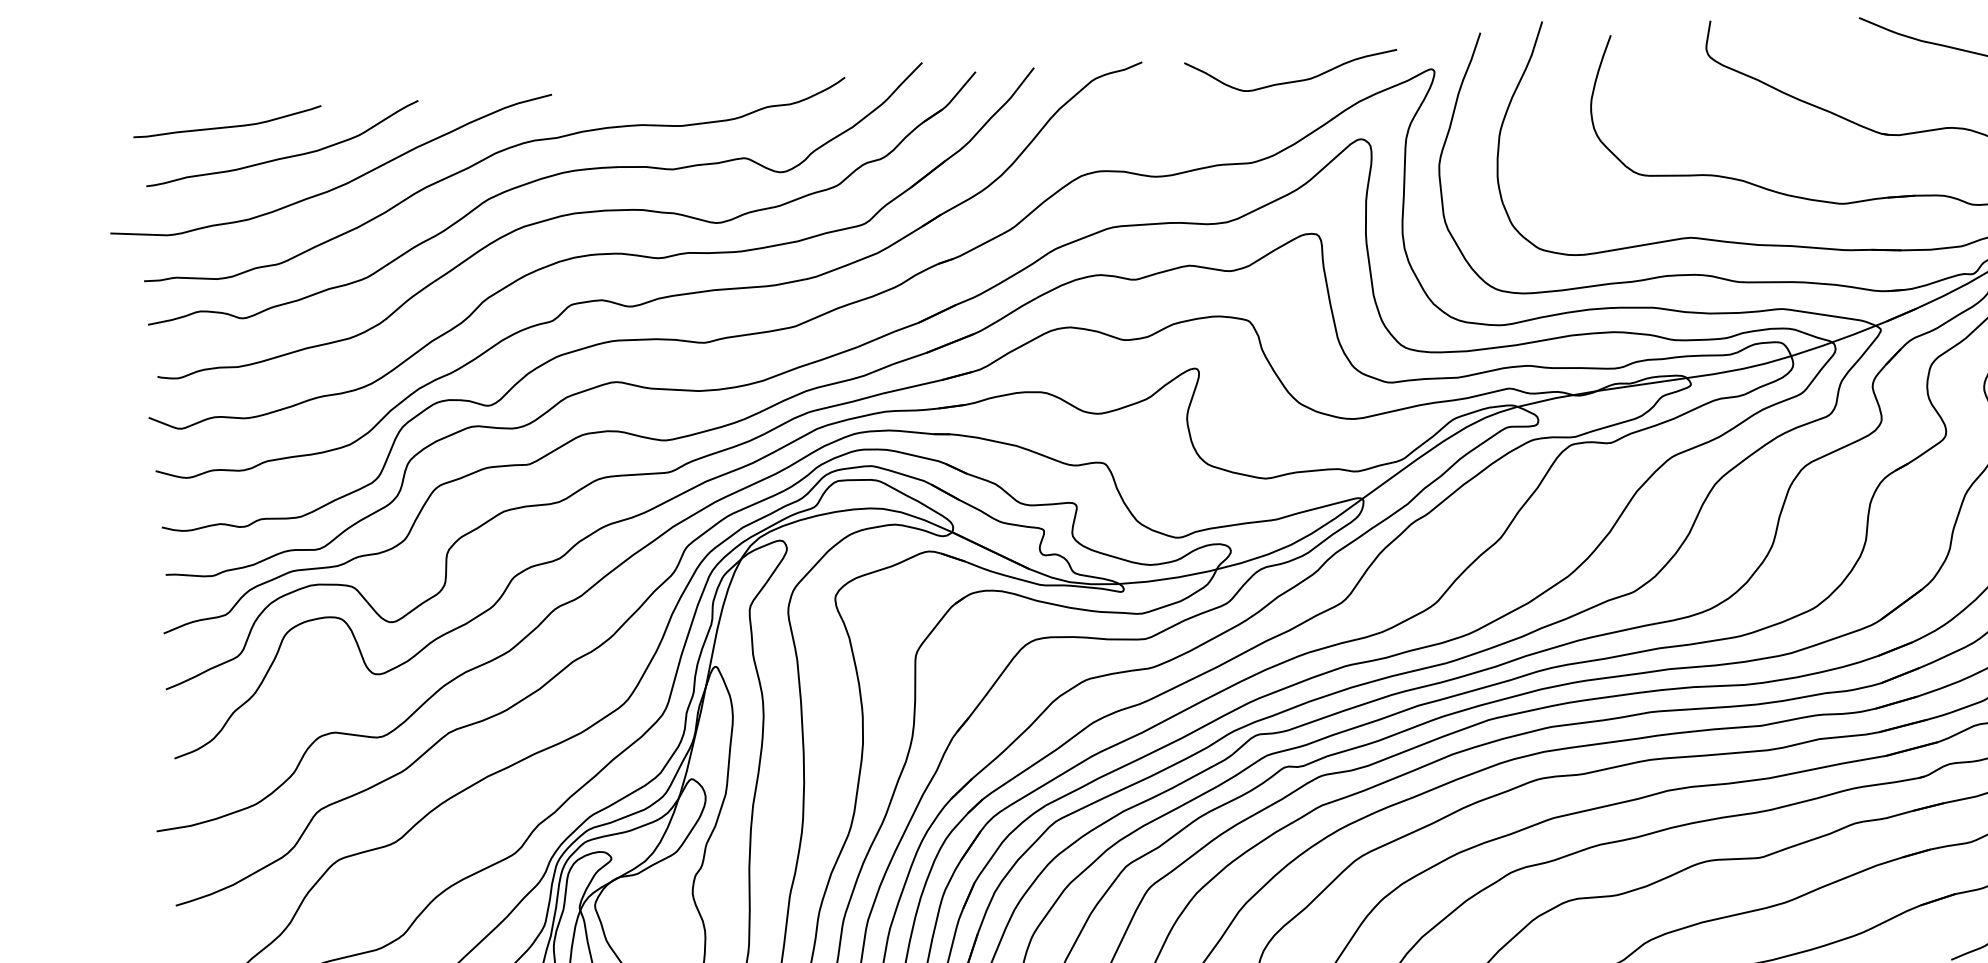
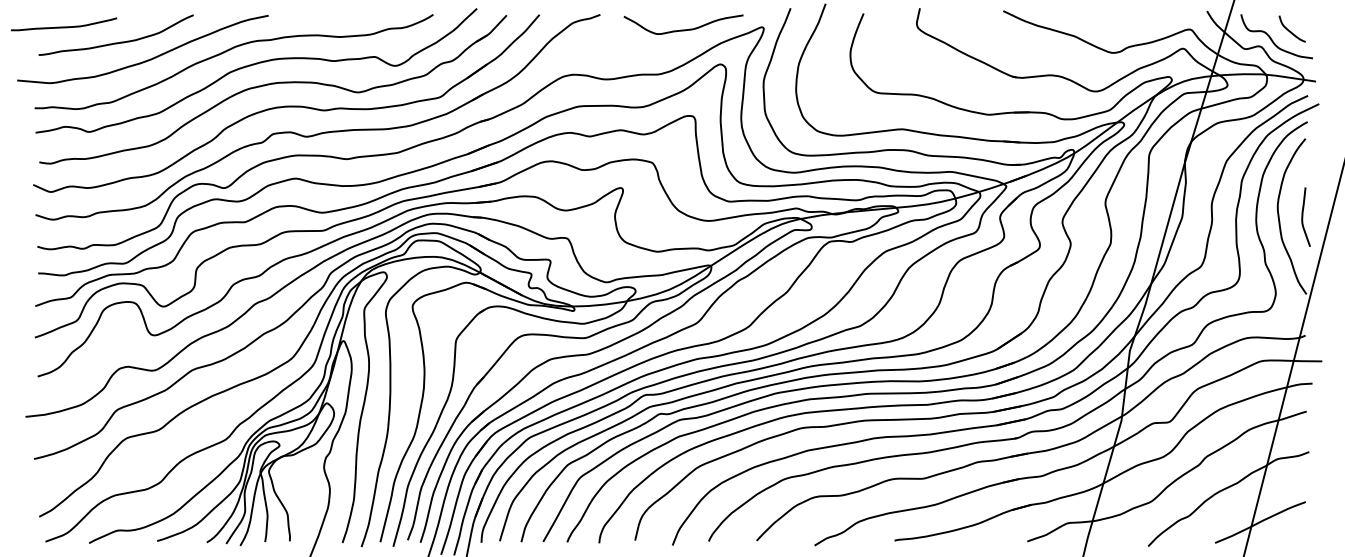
curve: (228, 125) -> (64, 26), moved

